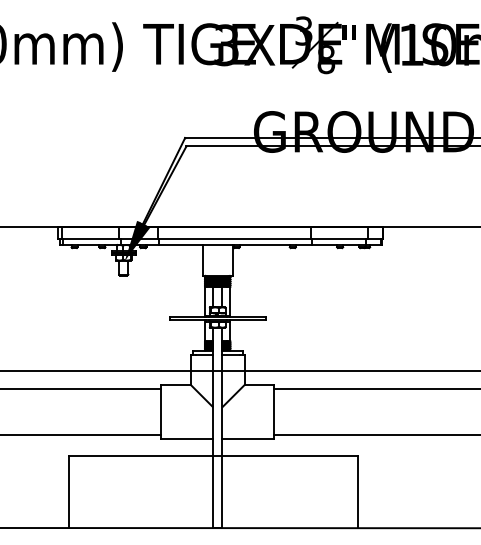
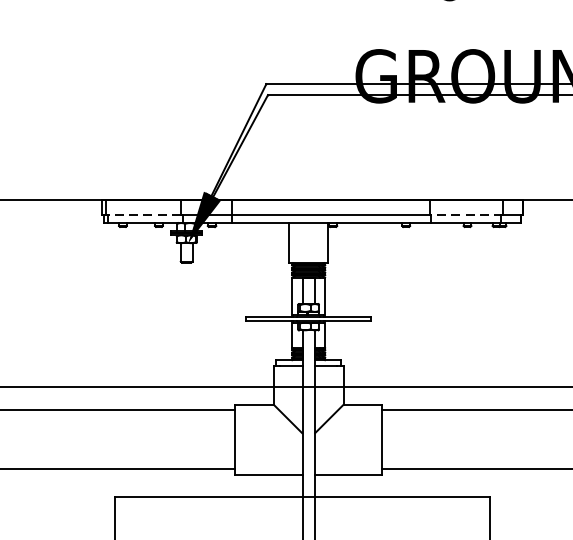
line: (90, 239) -> (143, 215), solid -> dashed
line: (339, 239) -> (466, 215), solid -> dashed

